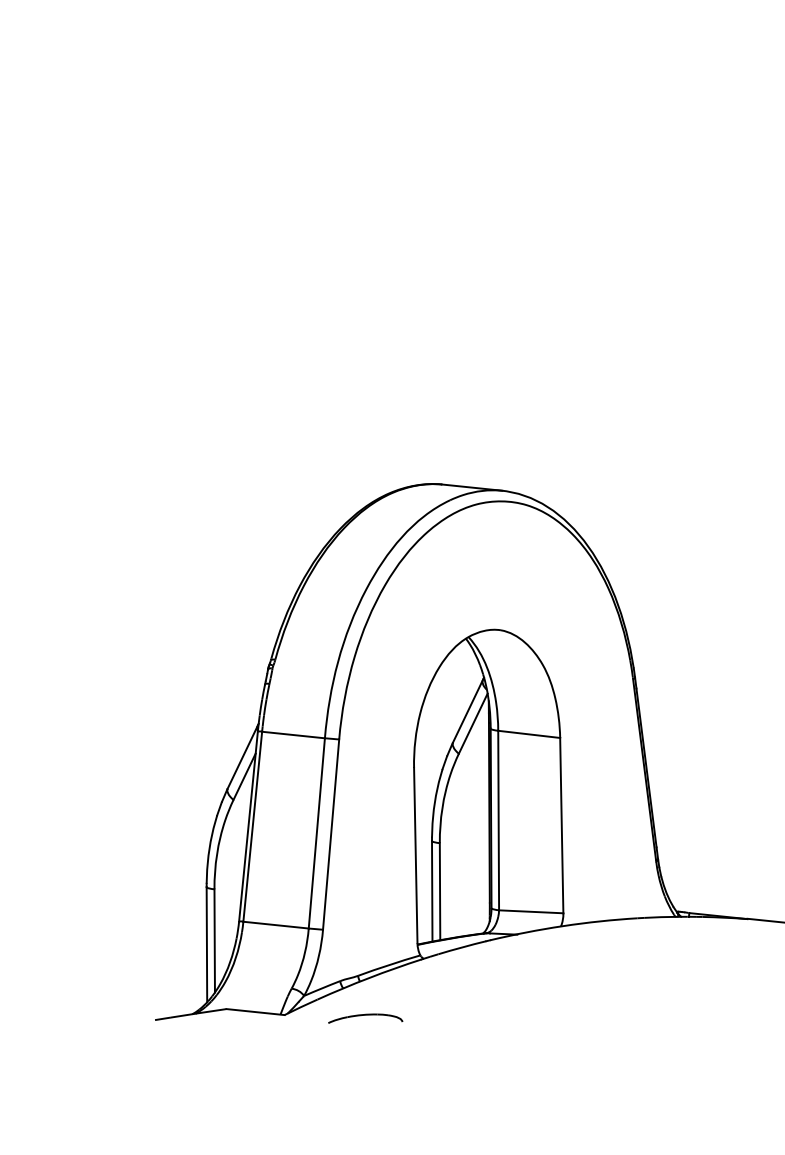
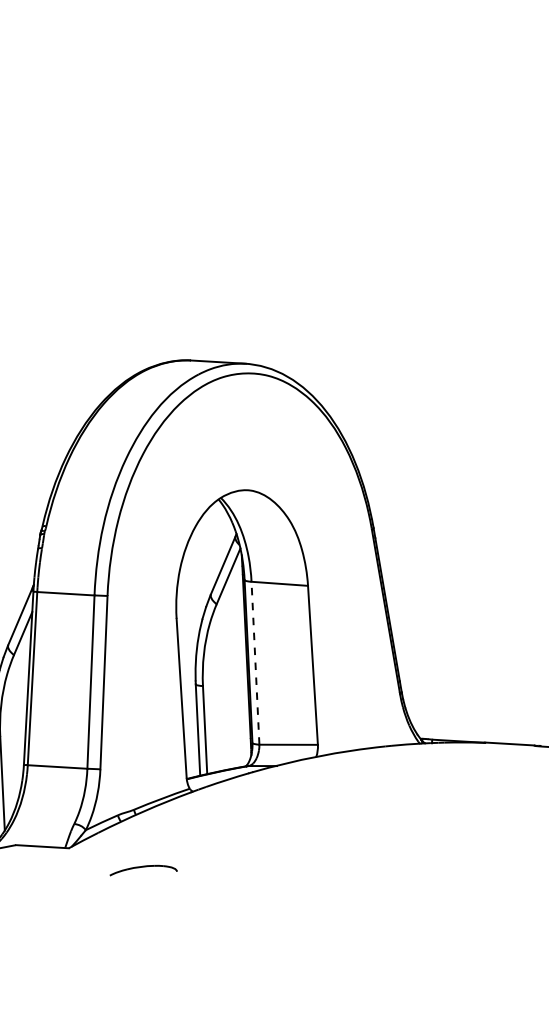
line: (498, 820) -> (255, 663), solid -> dashed
part: (365, 1018) -> (143, 869), moved

